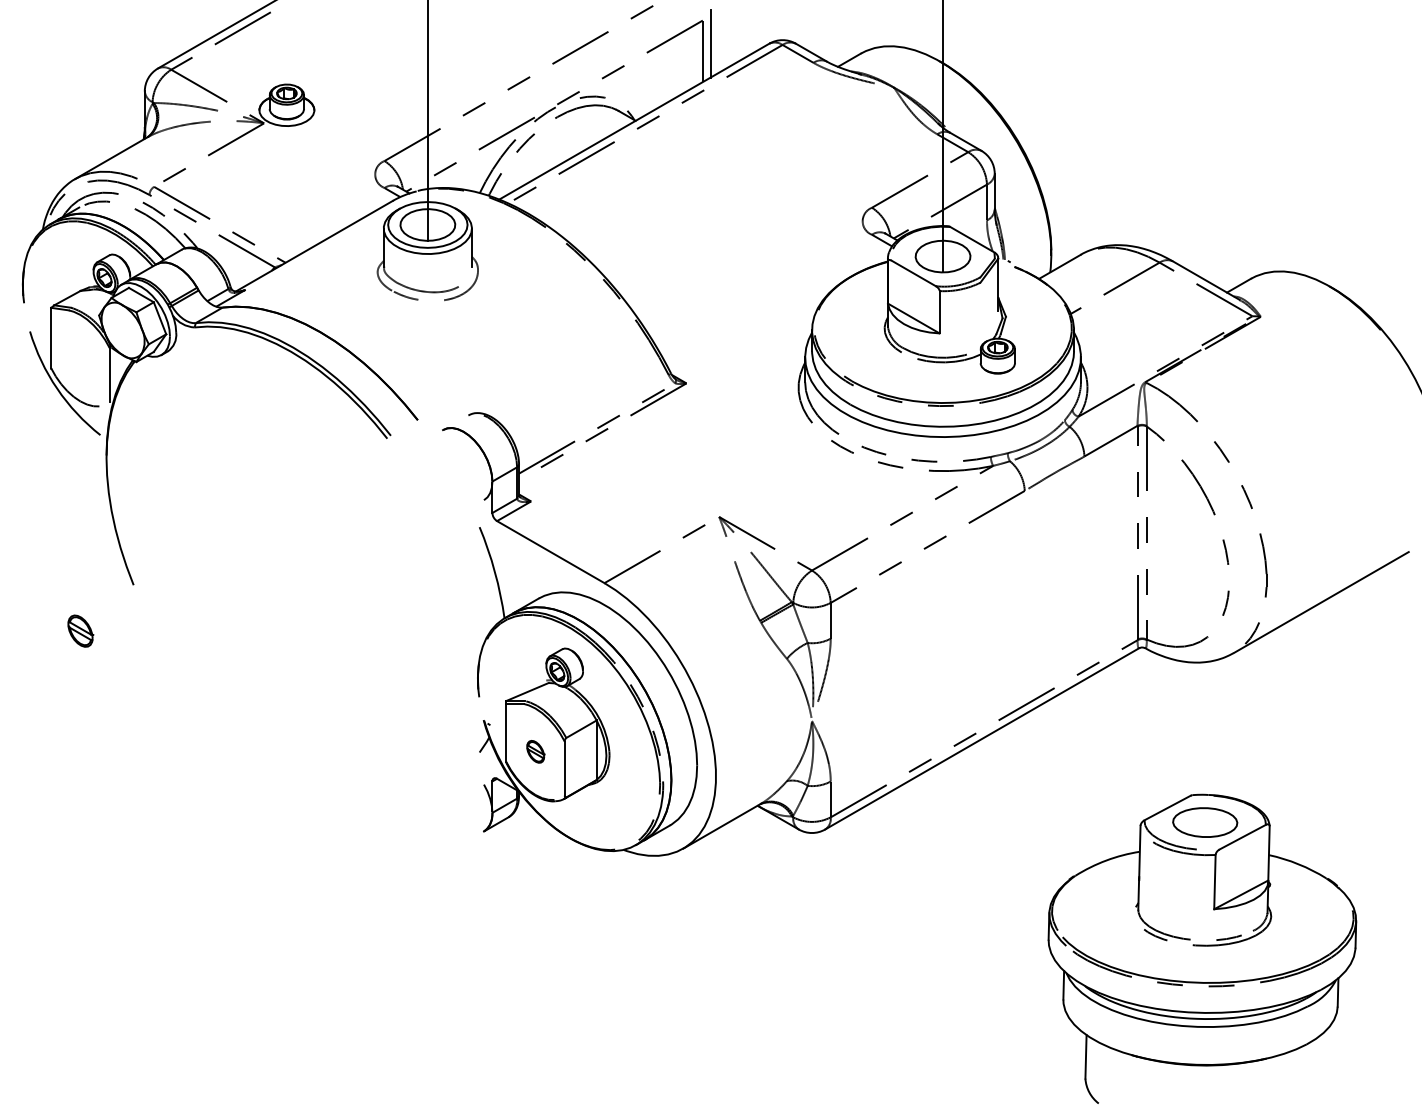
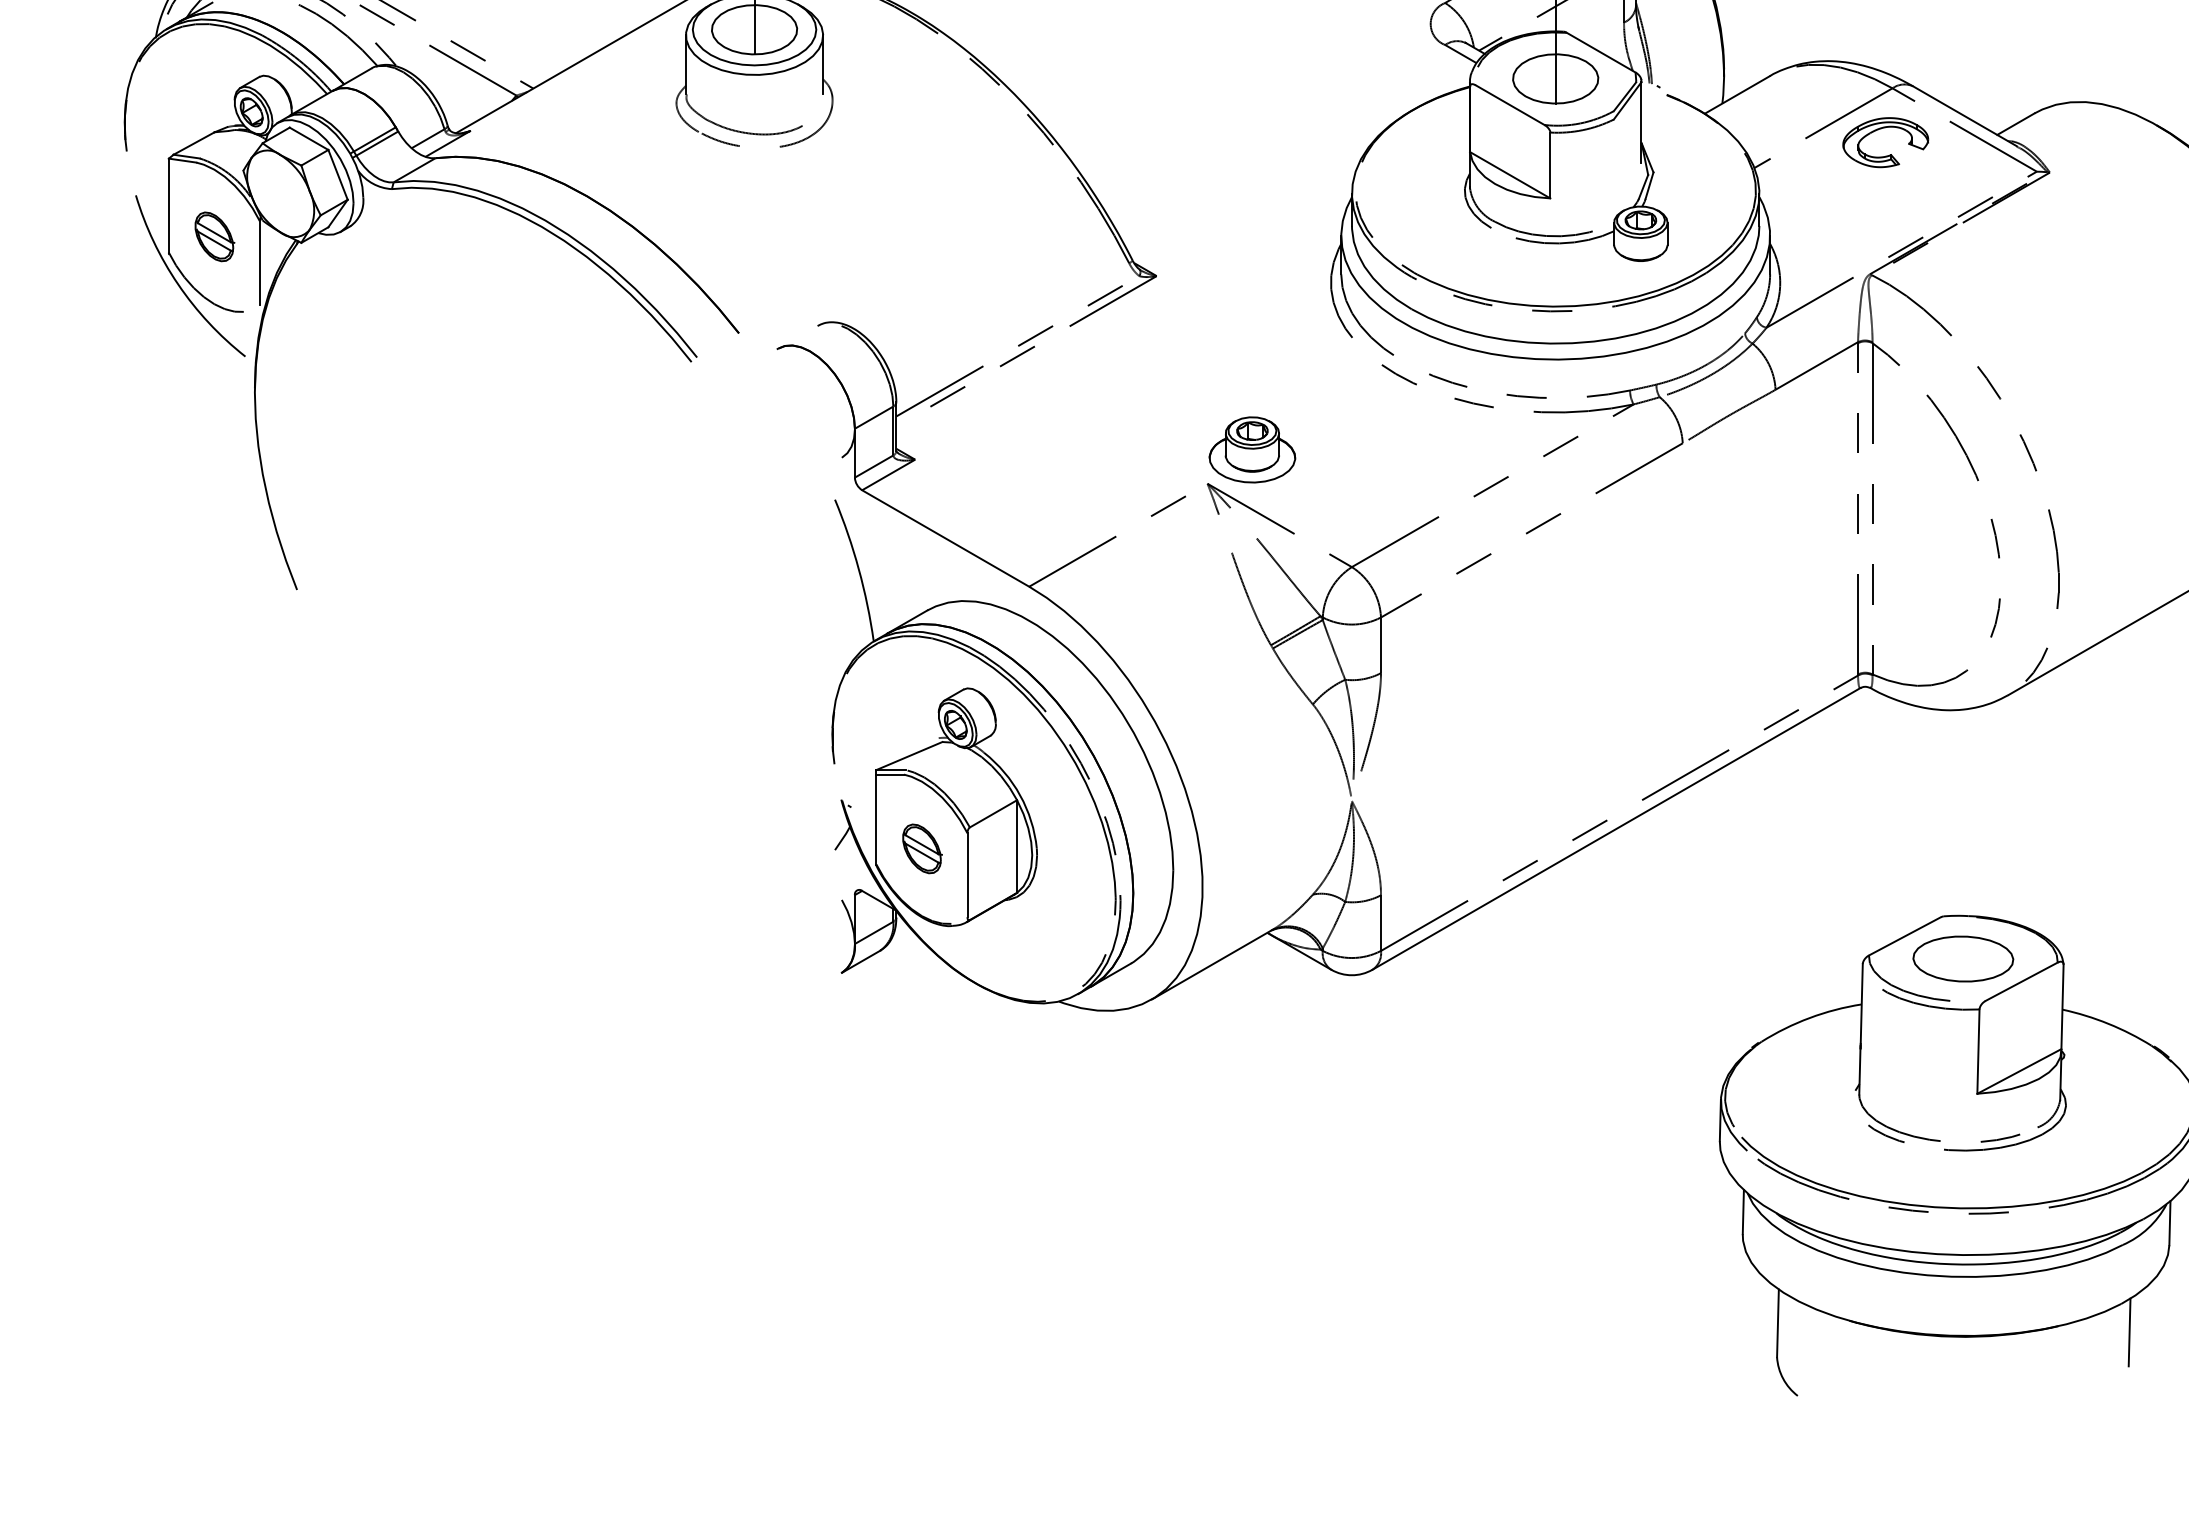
part: (1158, 304) -> (1890, 153), added
part: (747, 494) -> (1251, 448), added
part: (80, 630) -> (214, 235), moved
part: (535, 751) -> (921, 848), size x1.43
line: (1311, 1062) -> (2128, 1332), added

